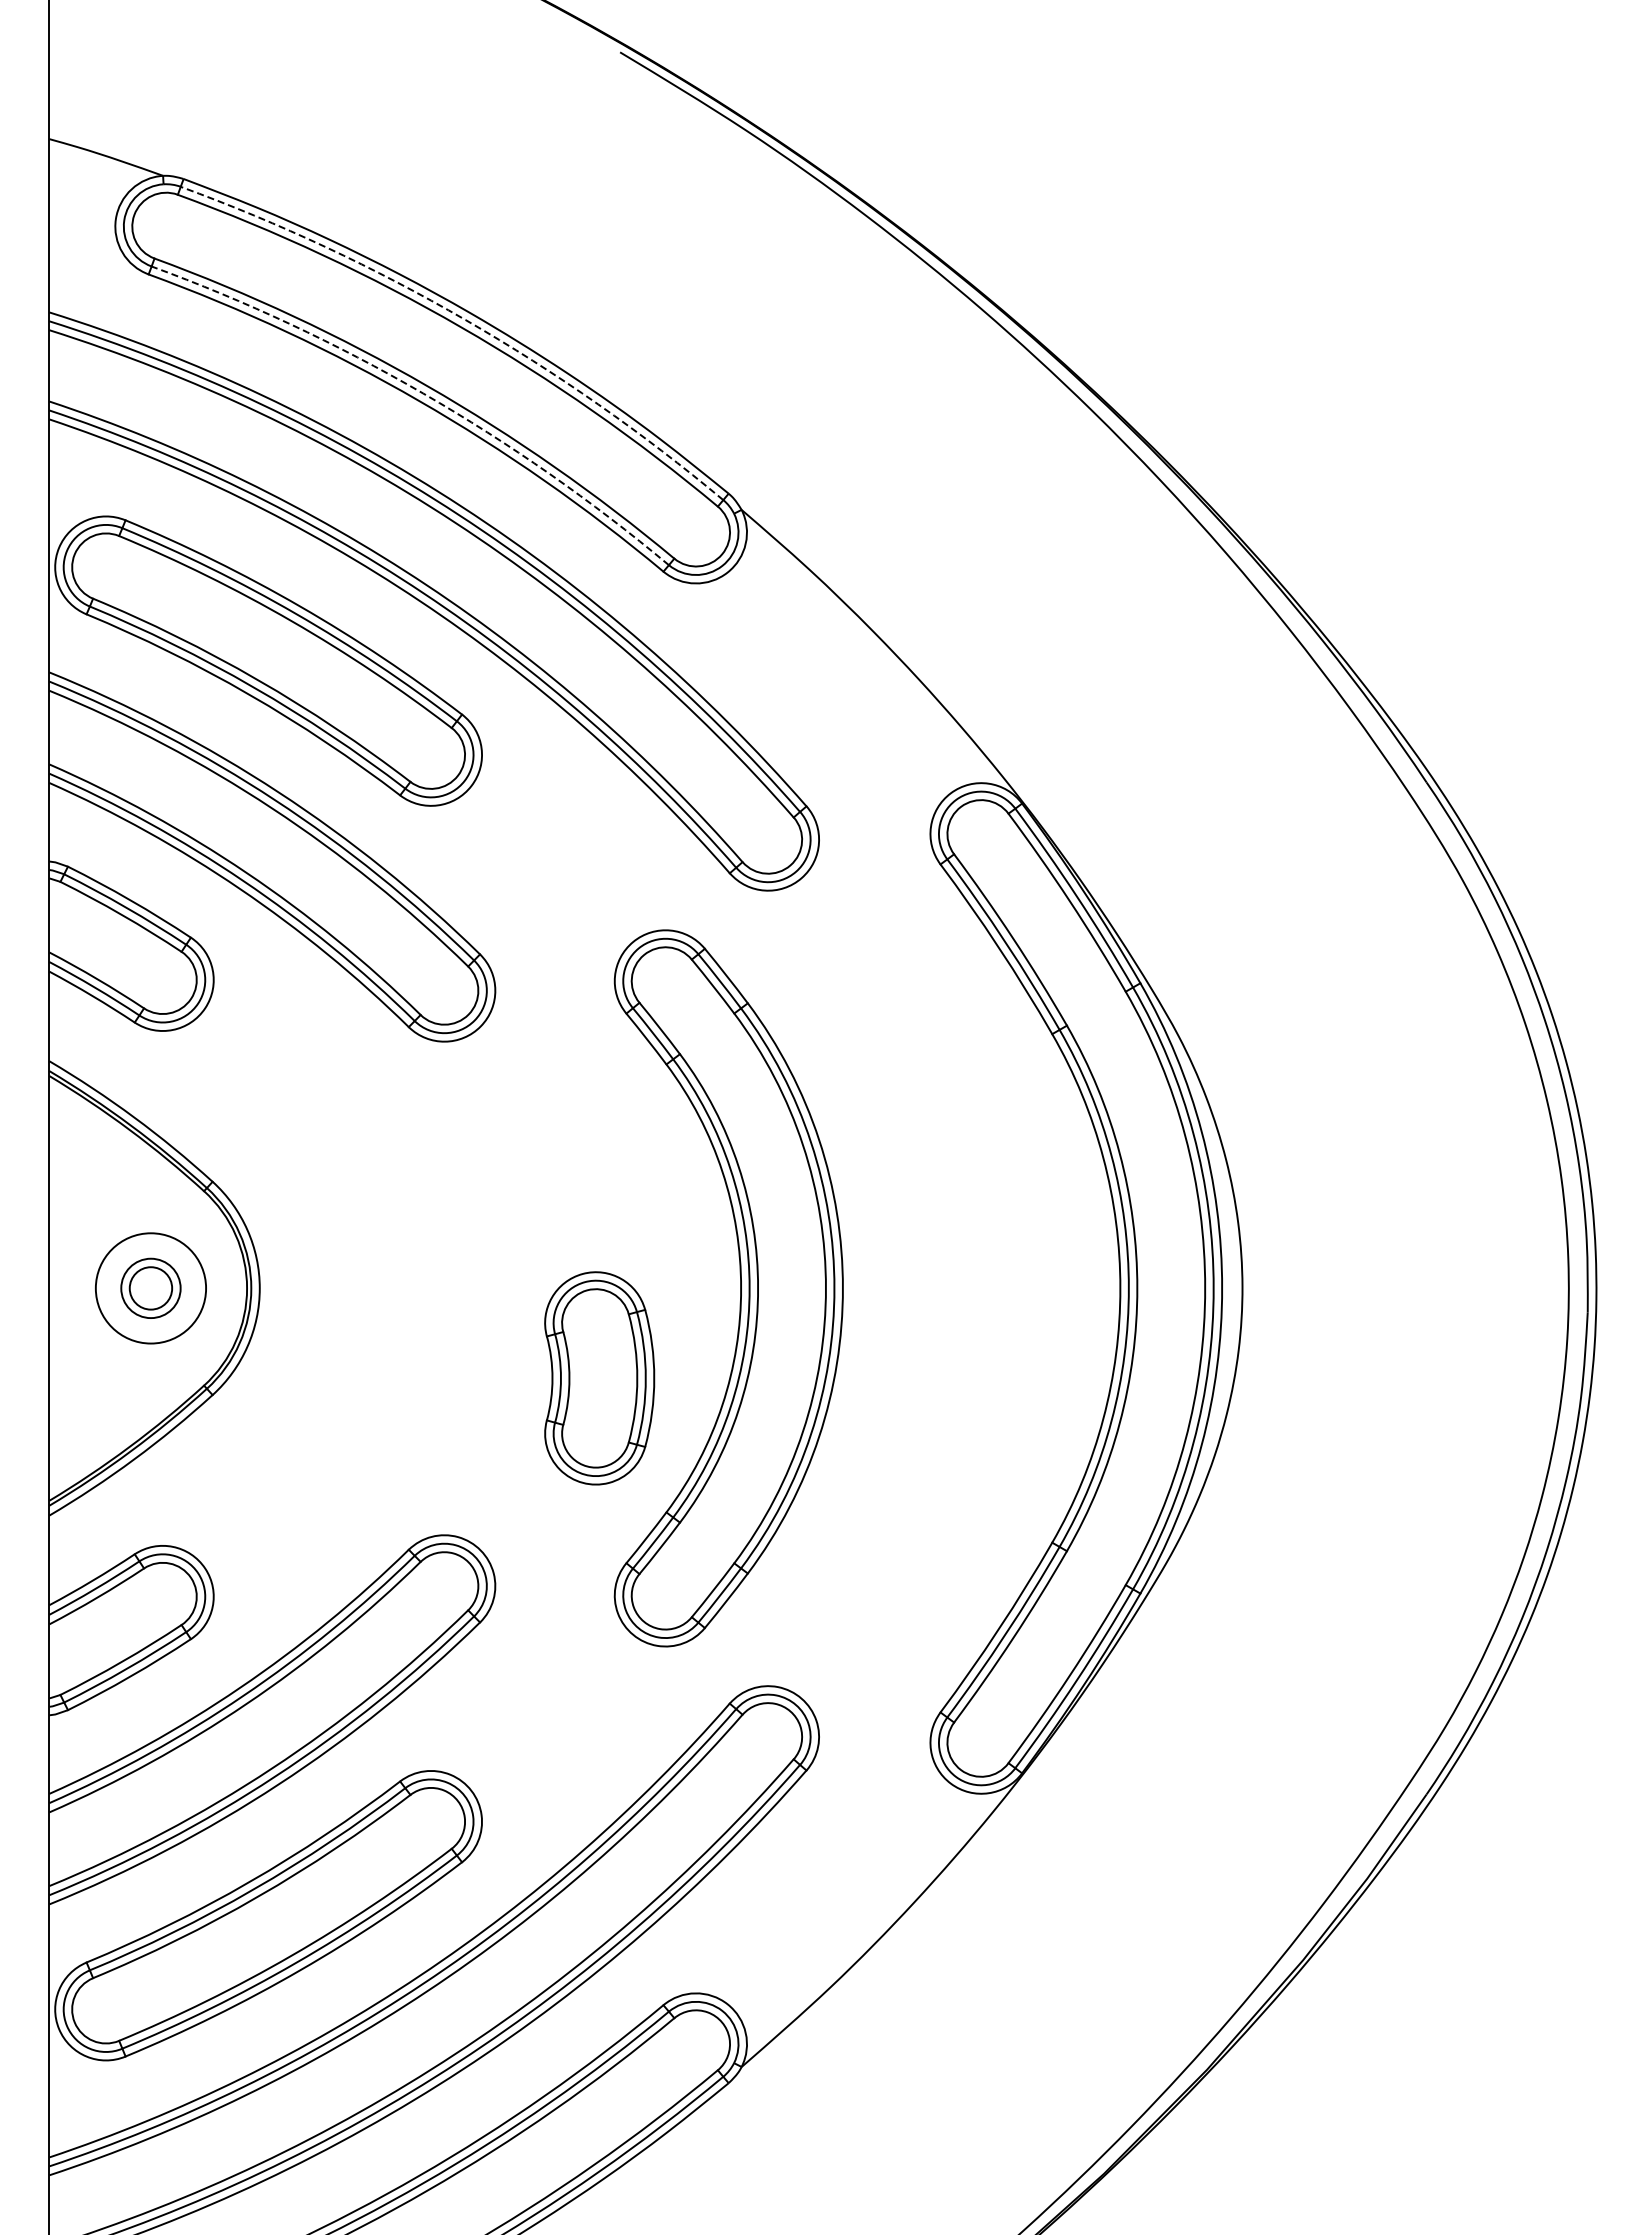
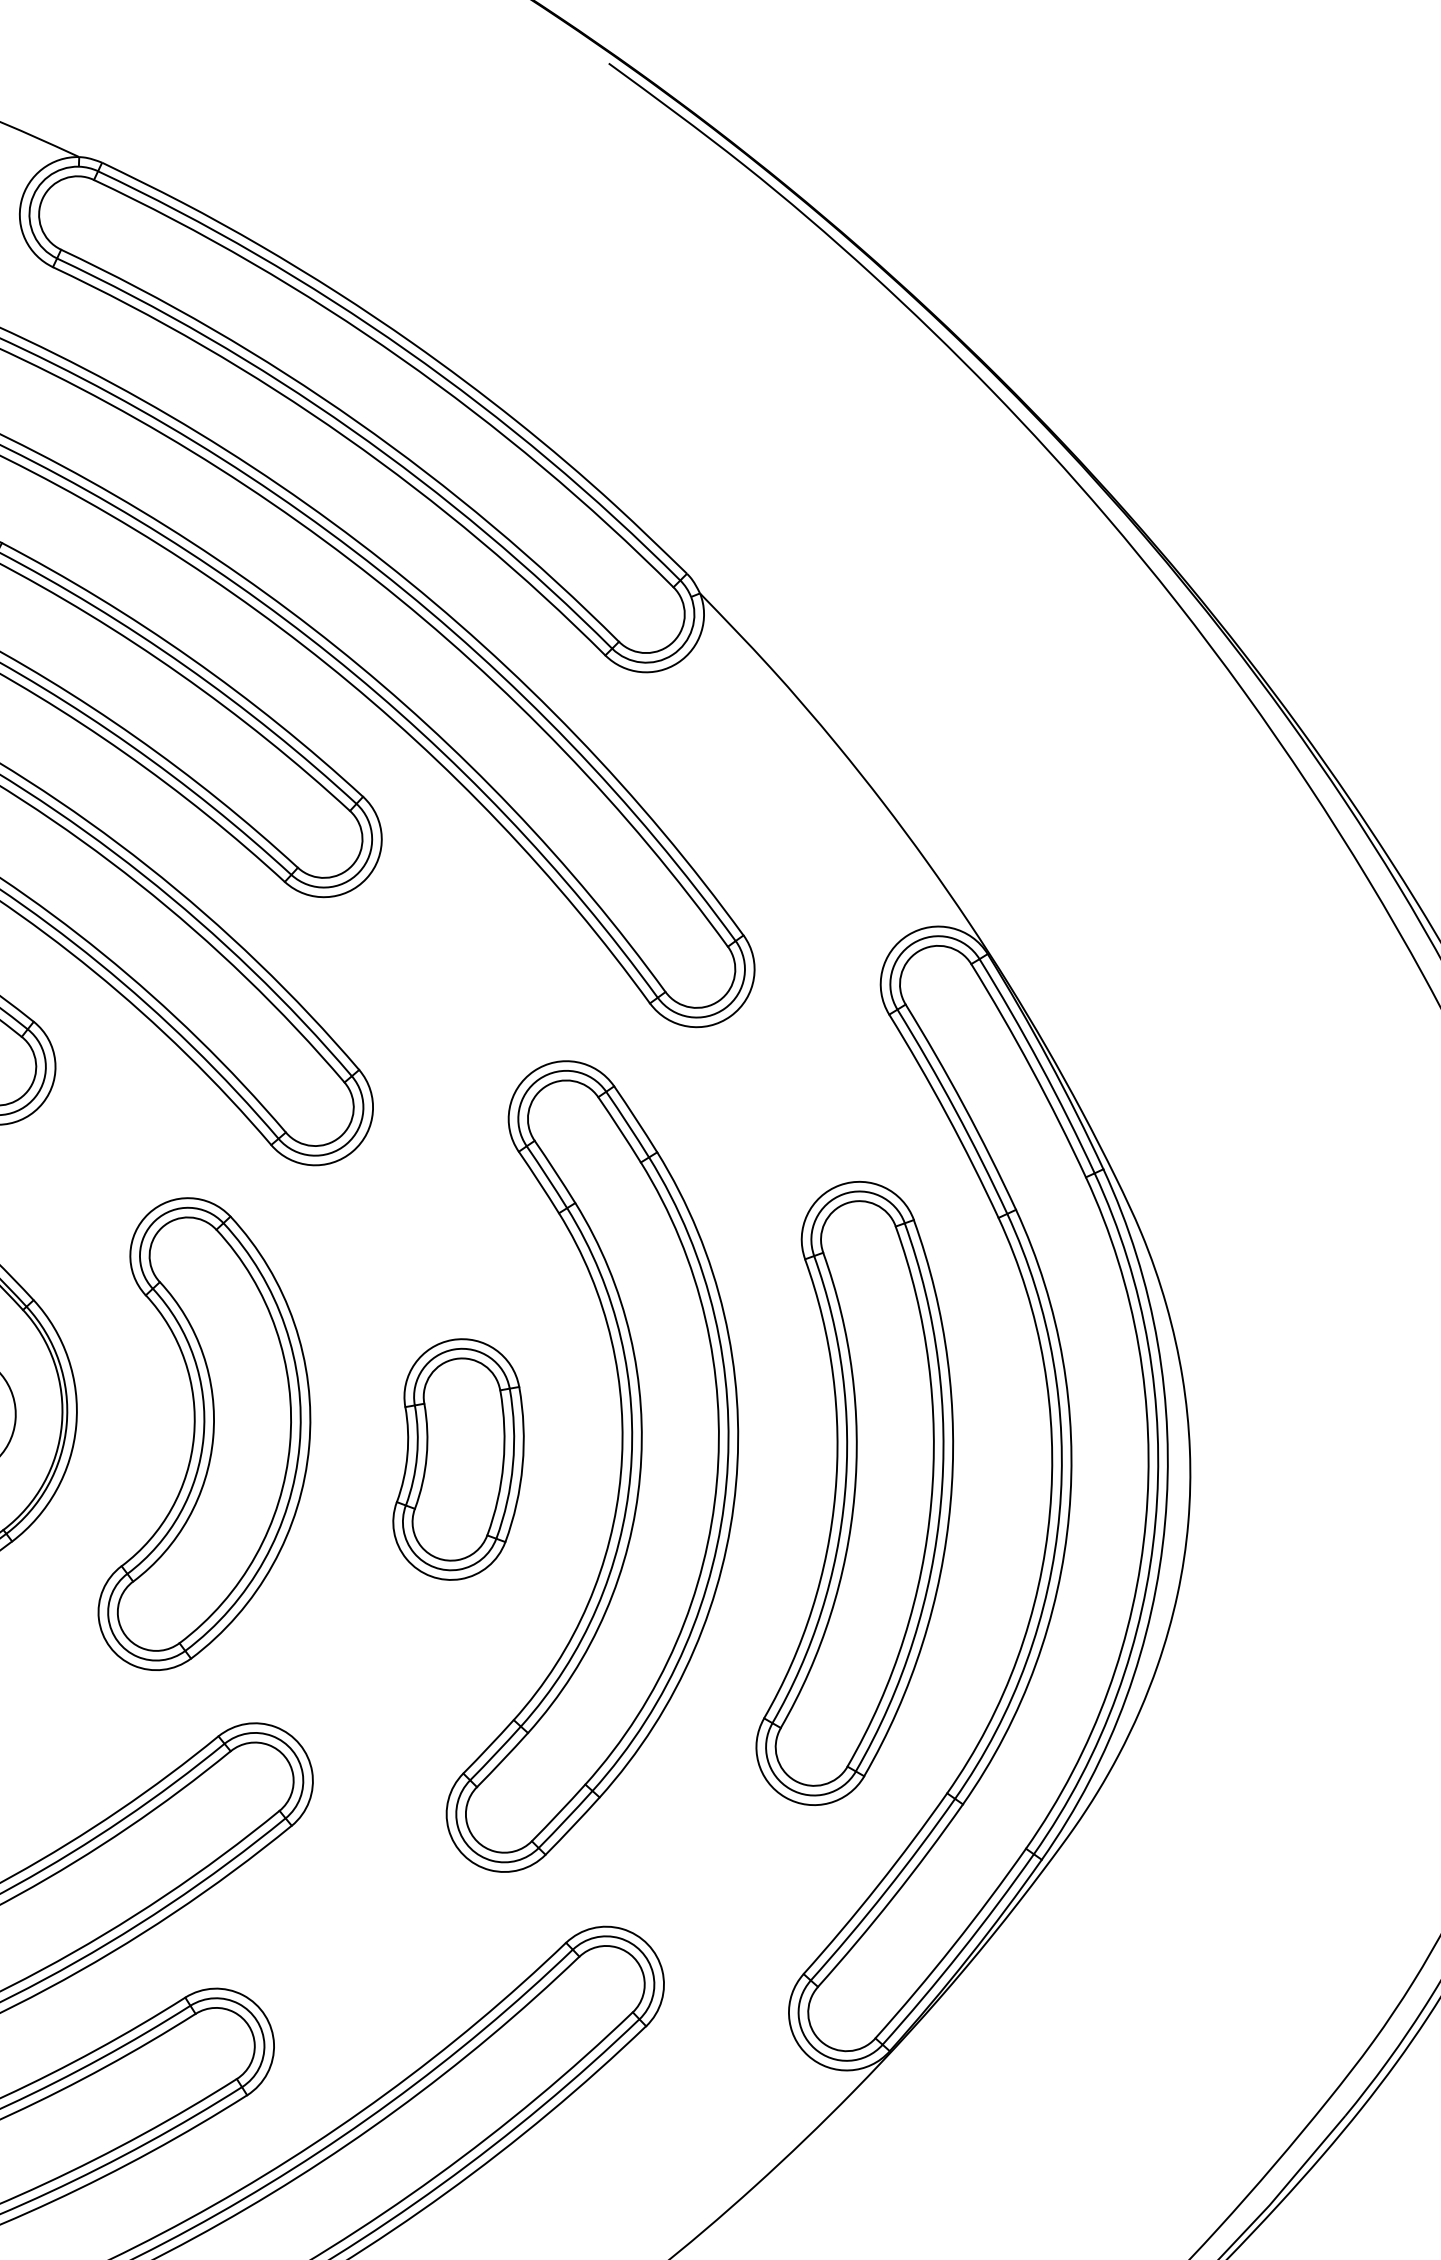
arc: (465, 319) -> (406, 350), dashed -> solid
arc: (423, 393) -> (351, 429), dashed -> solid
part: (379, 1288) -> (211, 1437), added
part: (956, 1288) -> (864, 1496), added
part: (599, 1378) -> (460, 1460), moved

